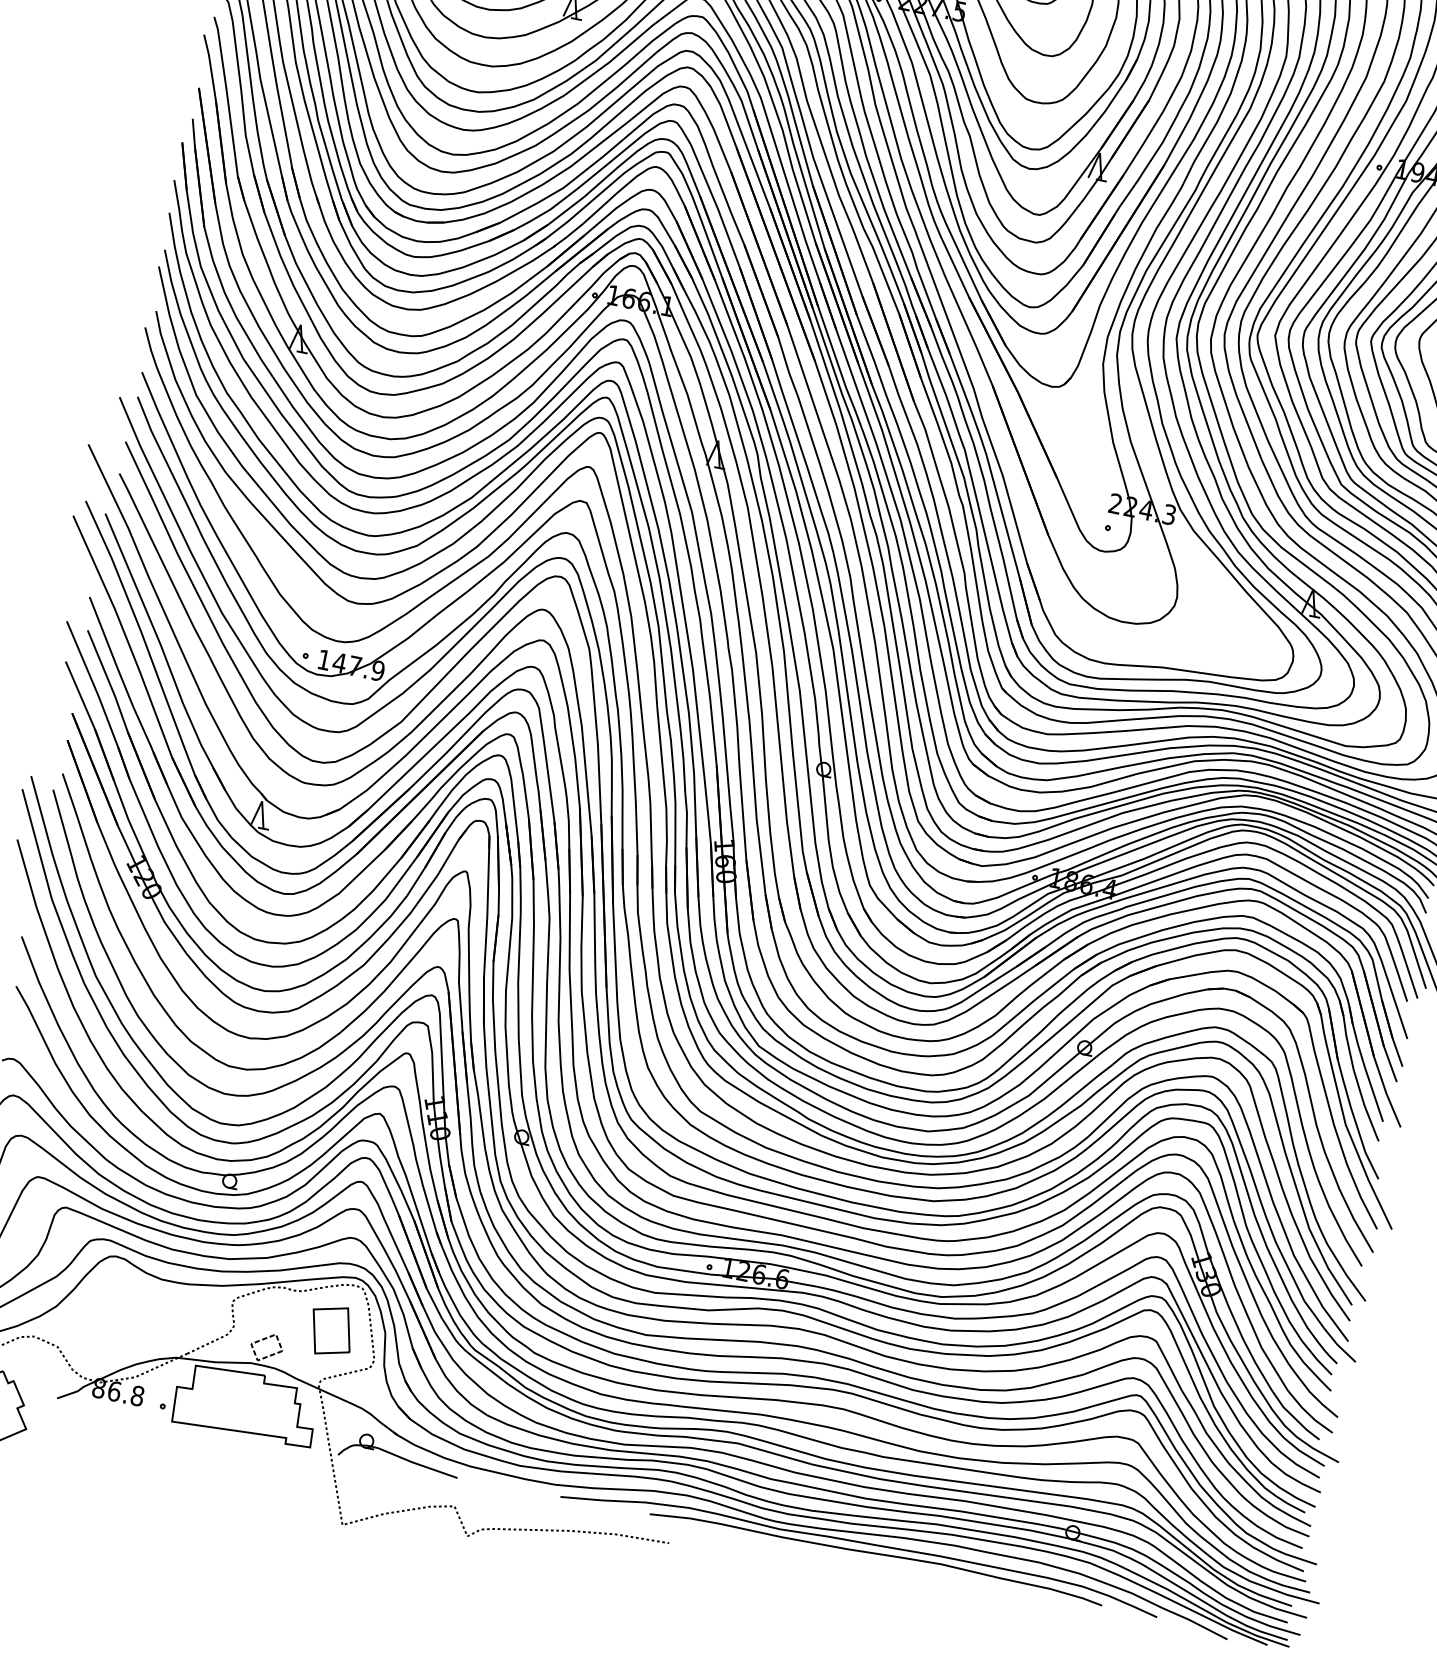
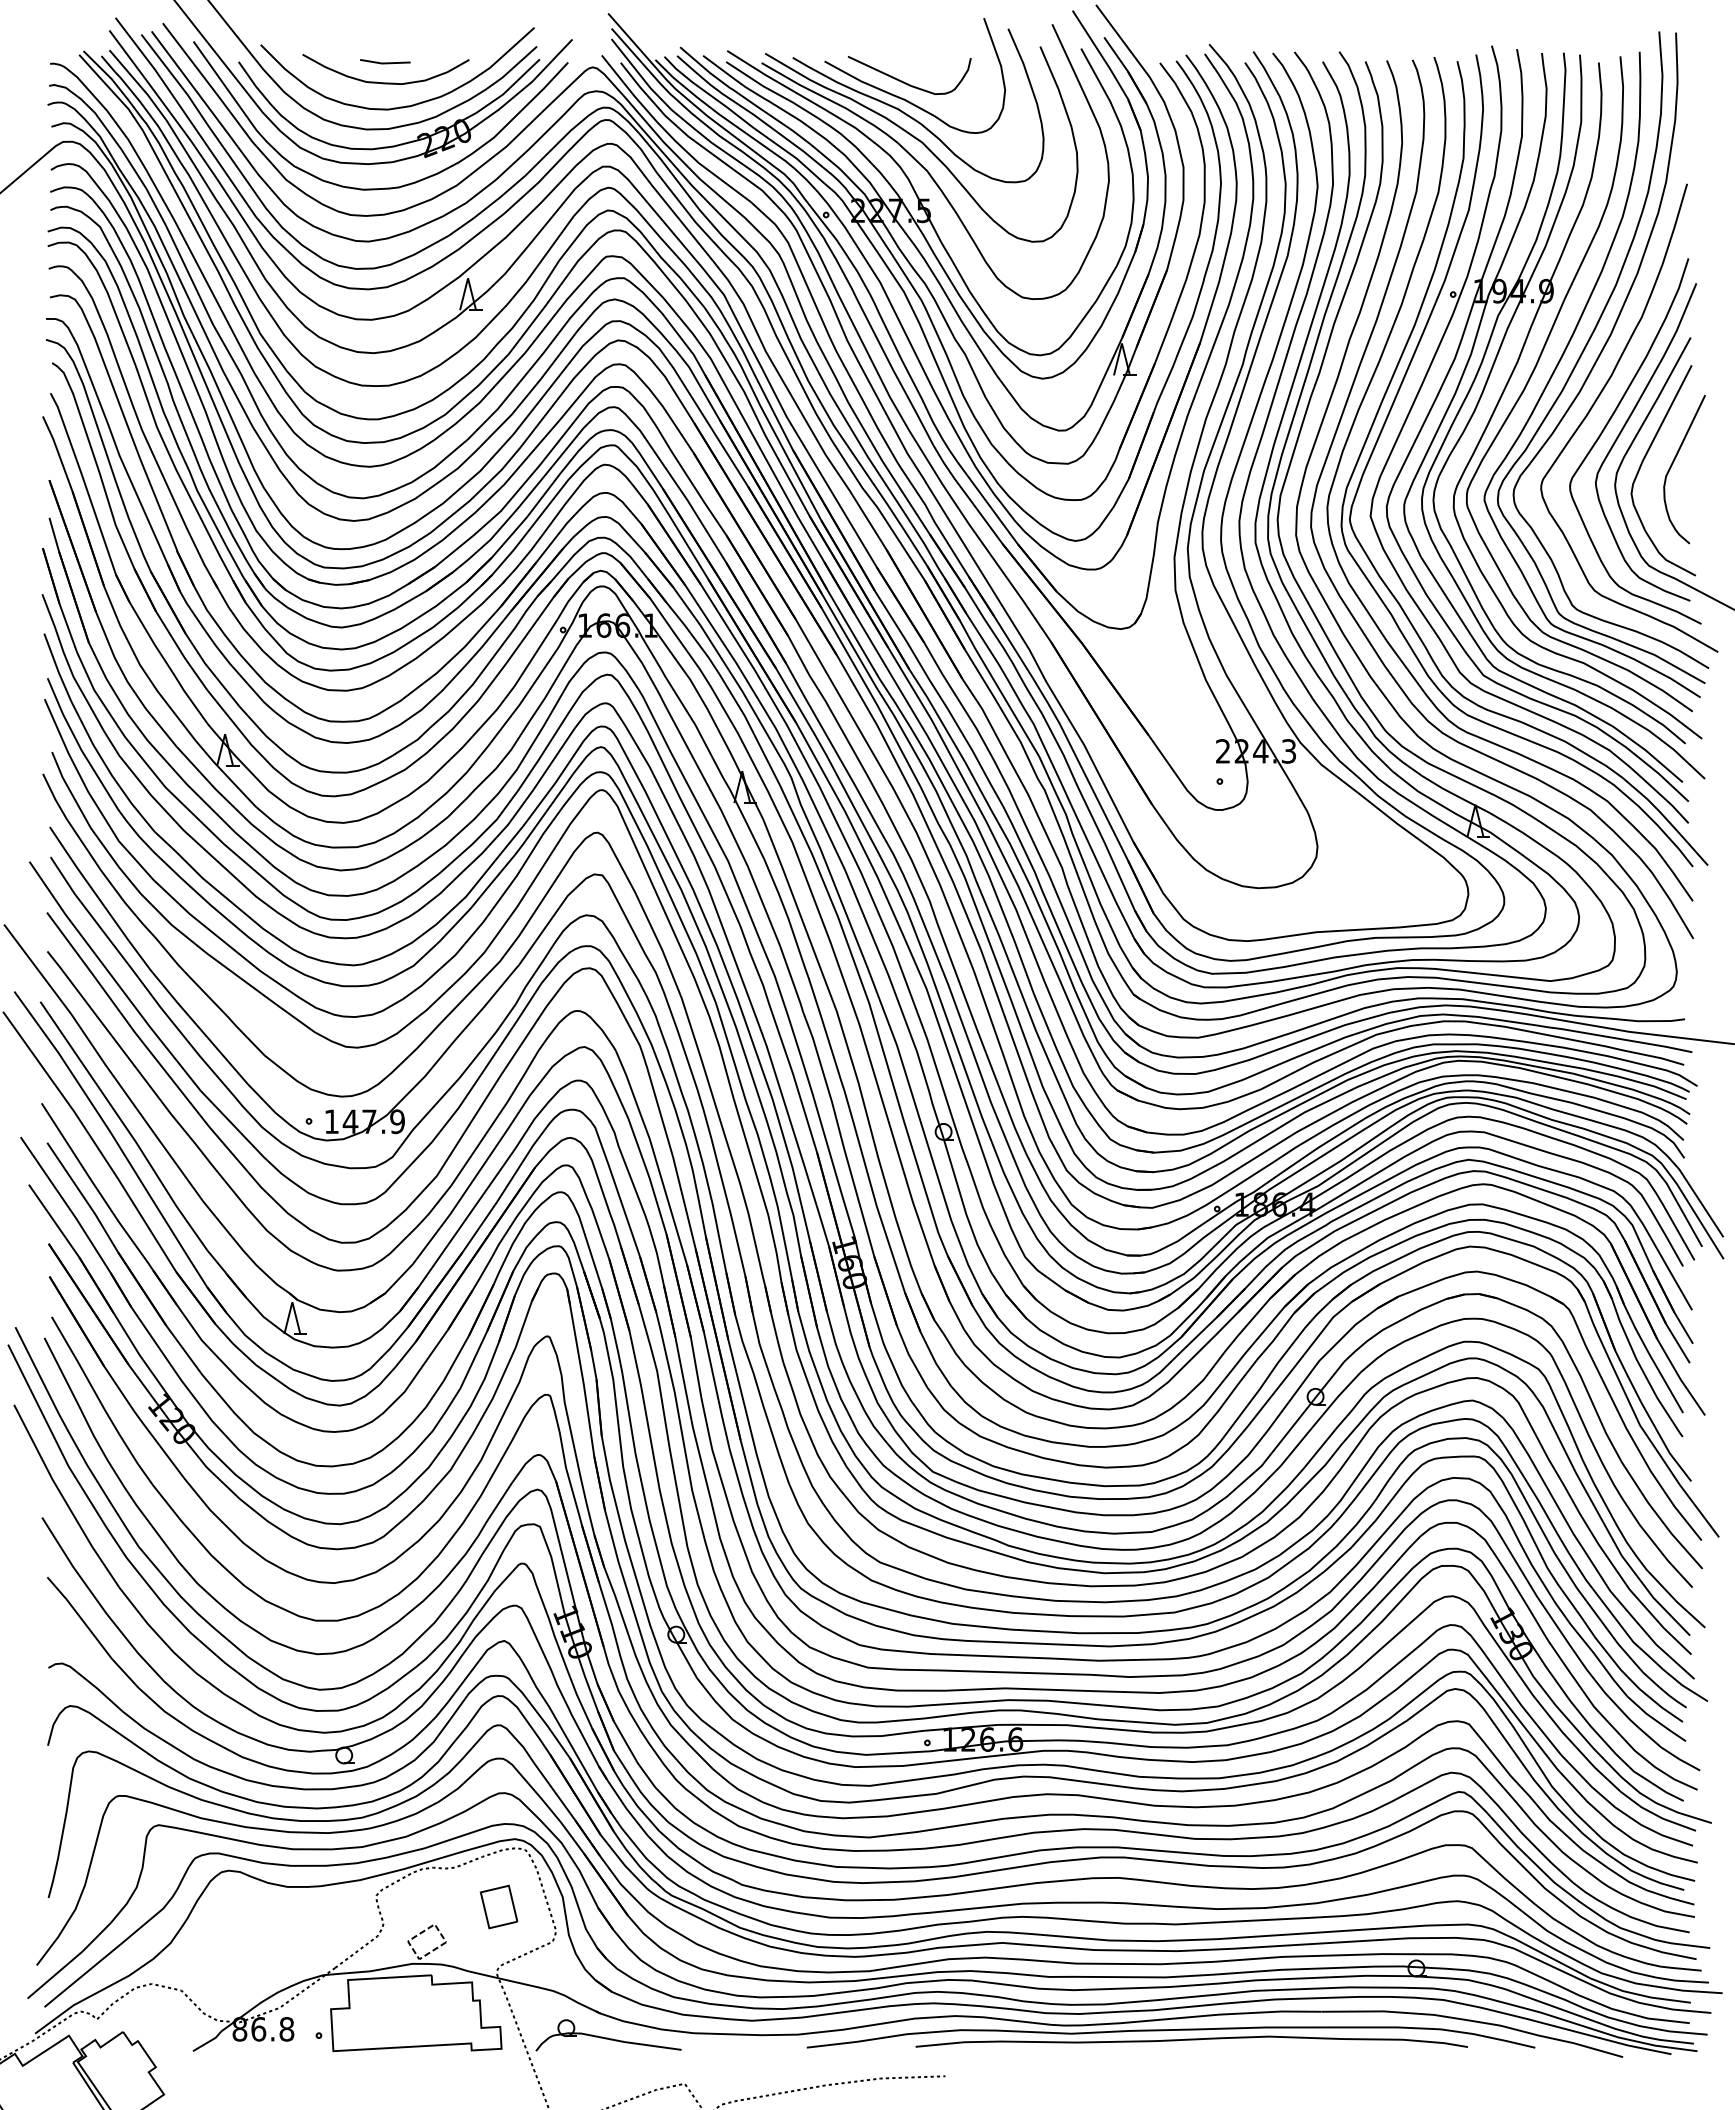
part: (331, 1330) -> (498, 1906), size x0.7

